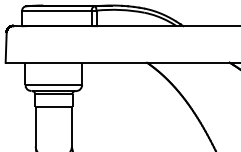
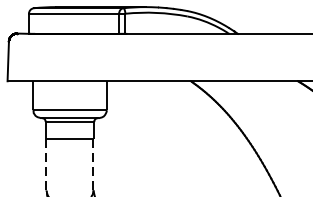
line: (35, 127) -> (46, 165), solid -> dashed
line: (71, 127) -> (92, 165), solid -> dashed

